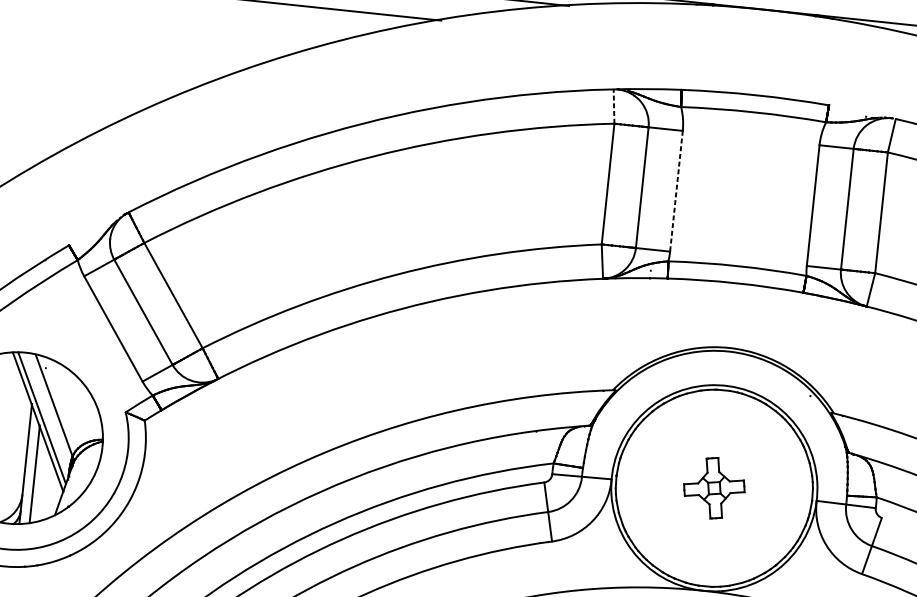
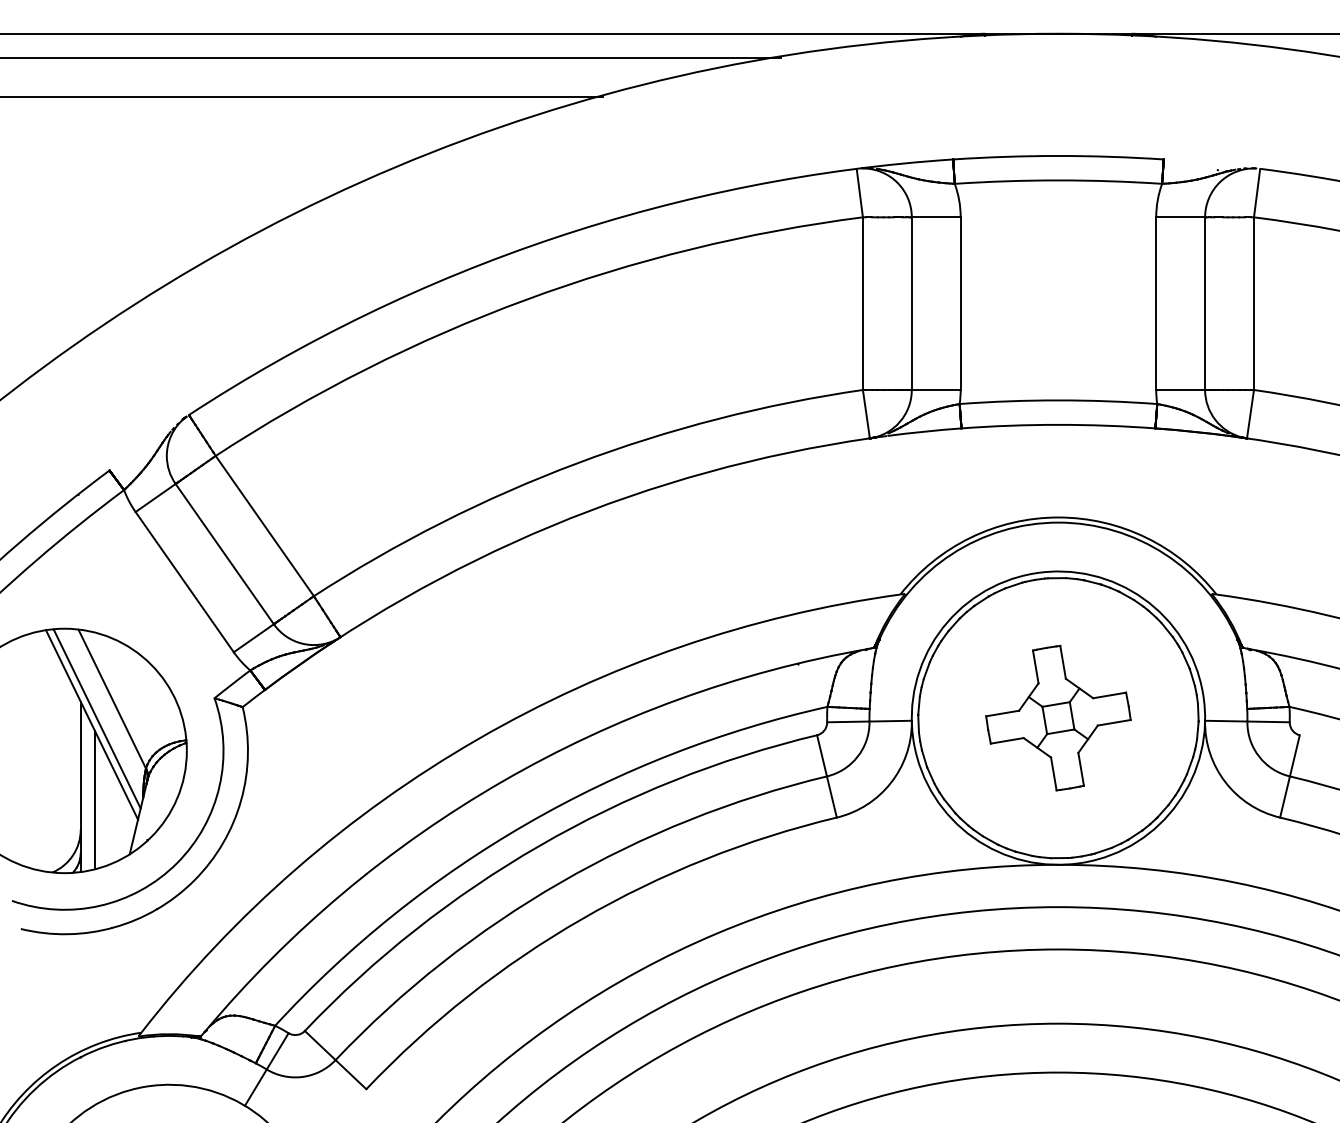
line: (613, 106) -> (859, 192), dashed -> solid
line: (676, 191) -> (960, 304), dashed -> solid
part: (714, 487) -> (1058, 717), size x1.67

